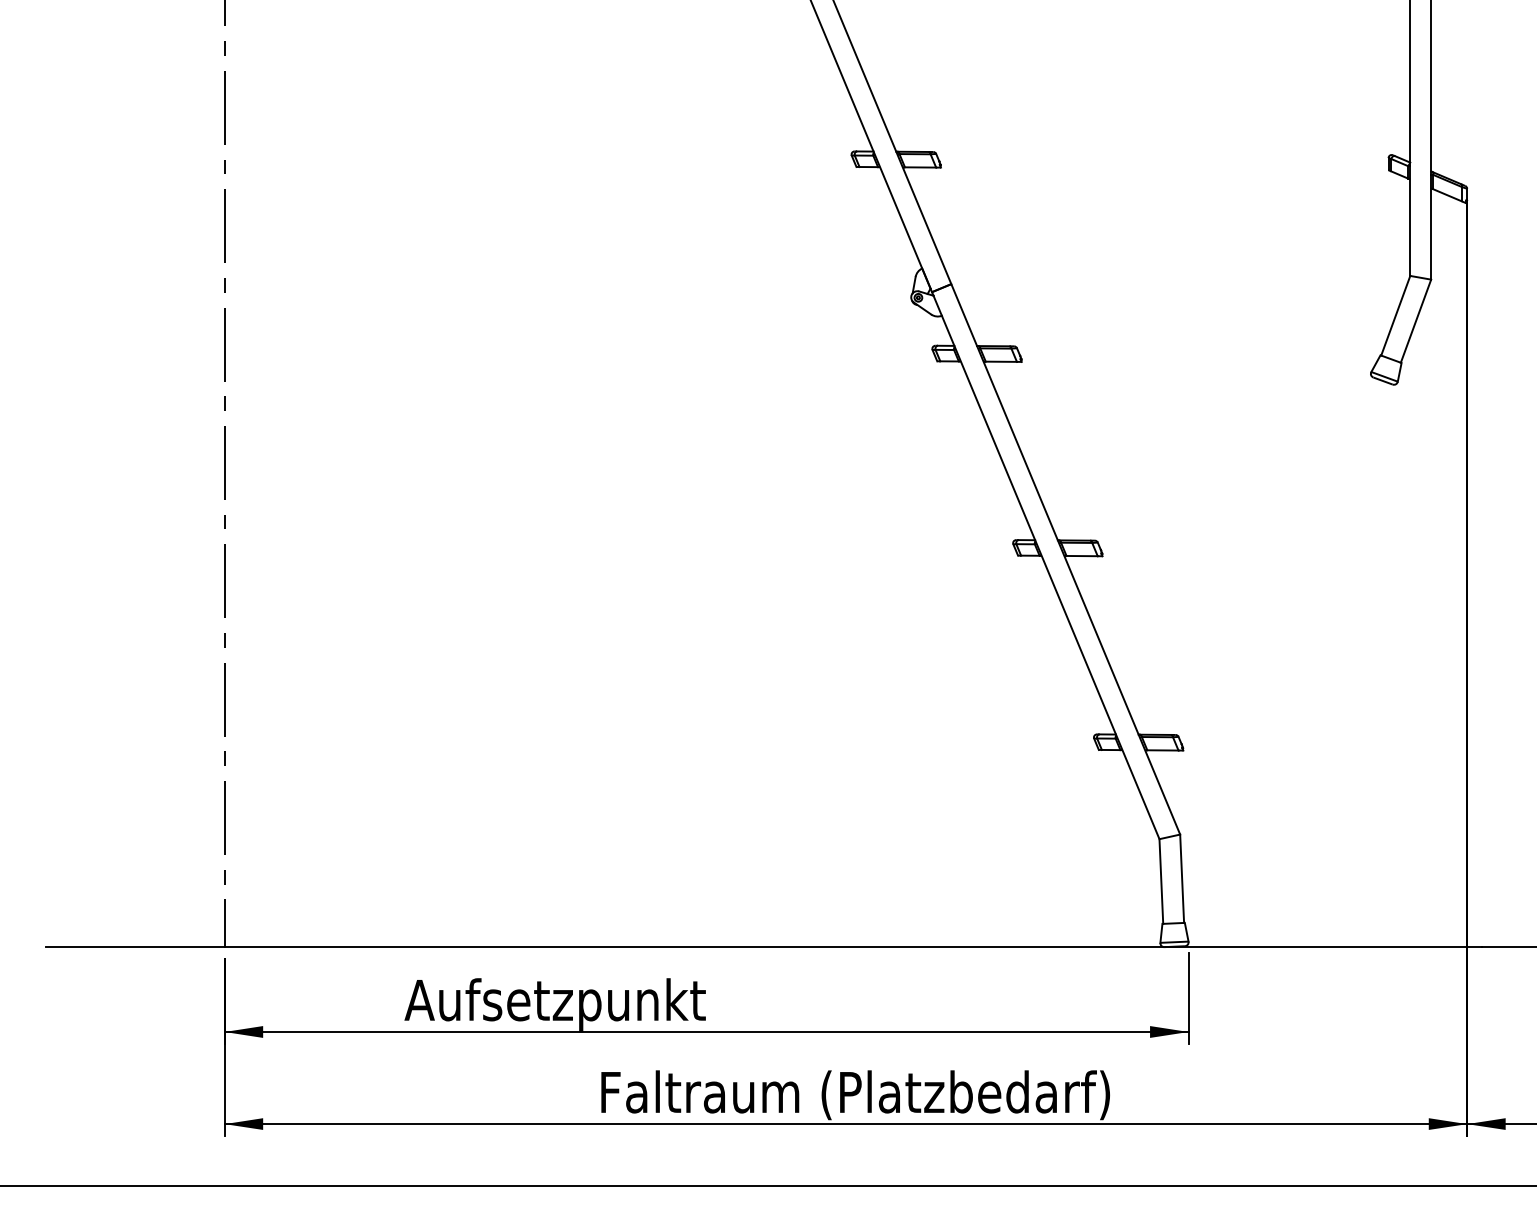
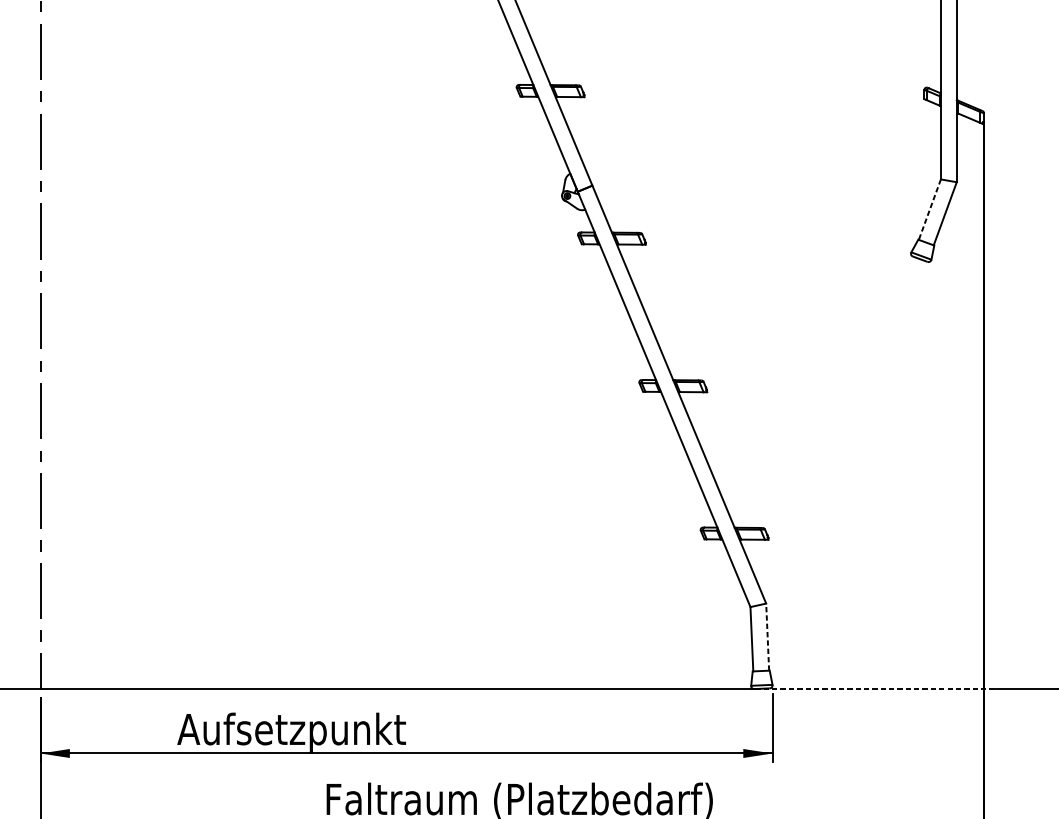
line: (1395, 316) -> (929, 210), solid -> dashed
line: (1182, 878) -> (767, 636), solid -> dashed
line: (1324, 947) -> (875, 689), solid -> dashed

